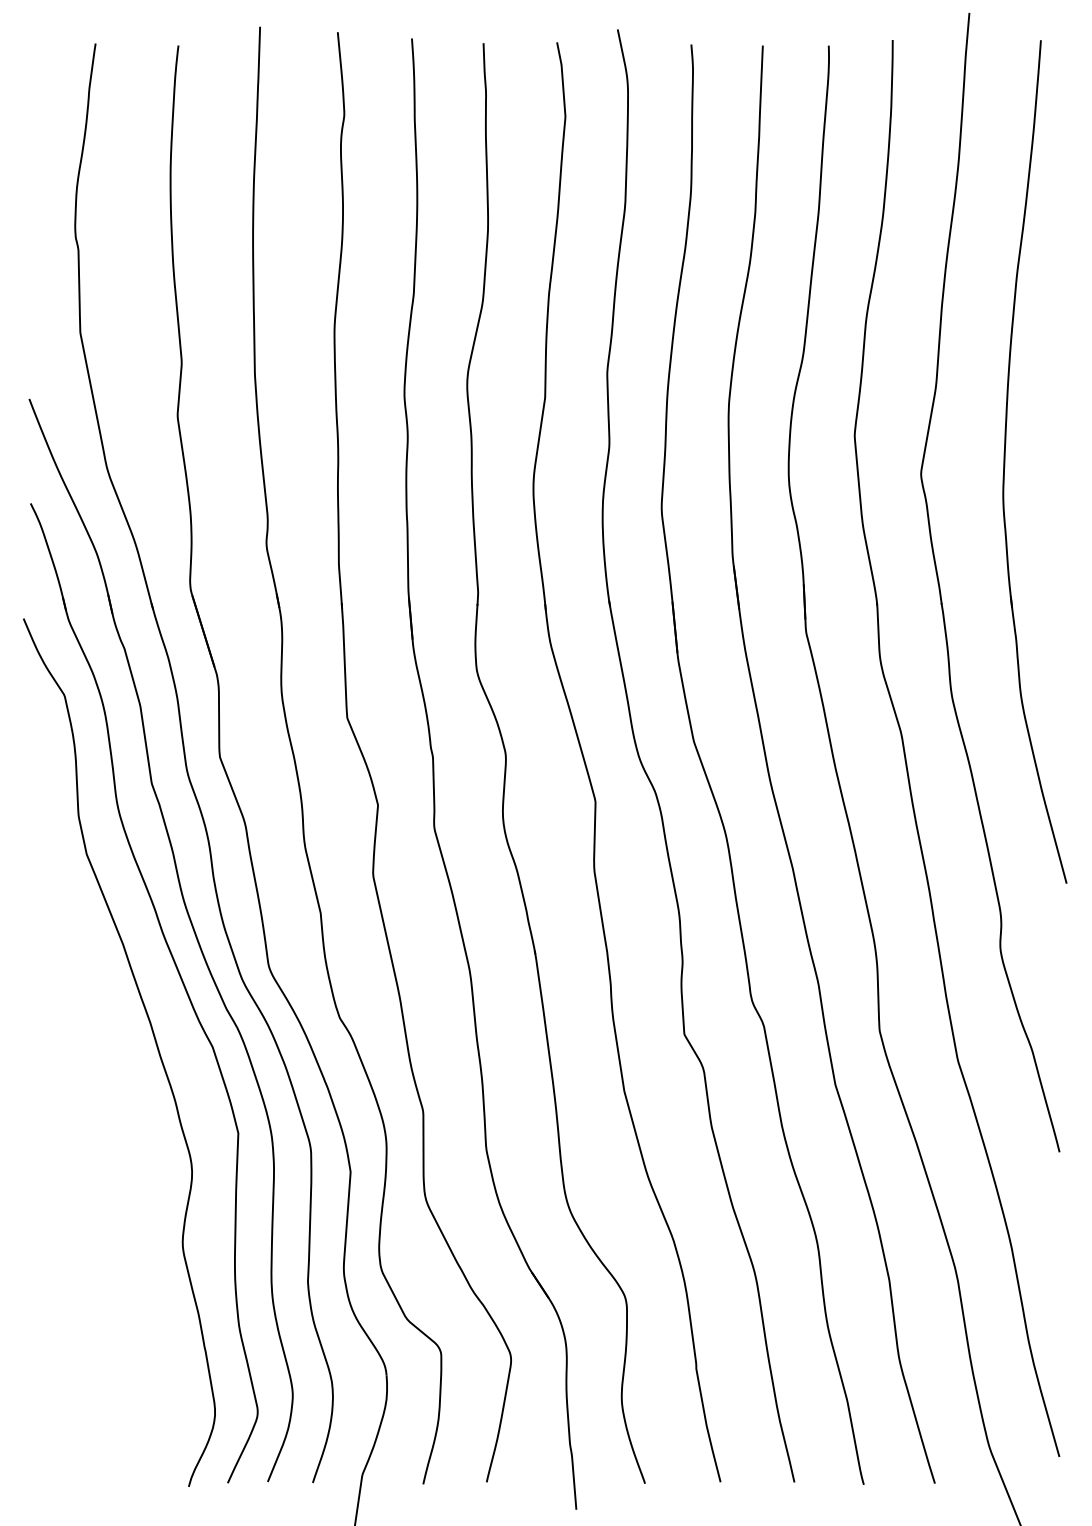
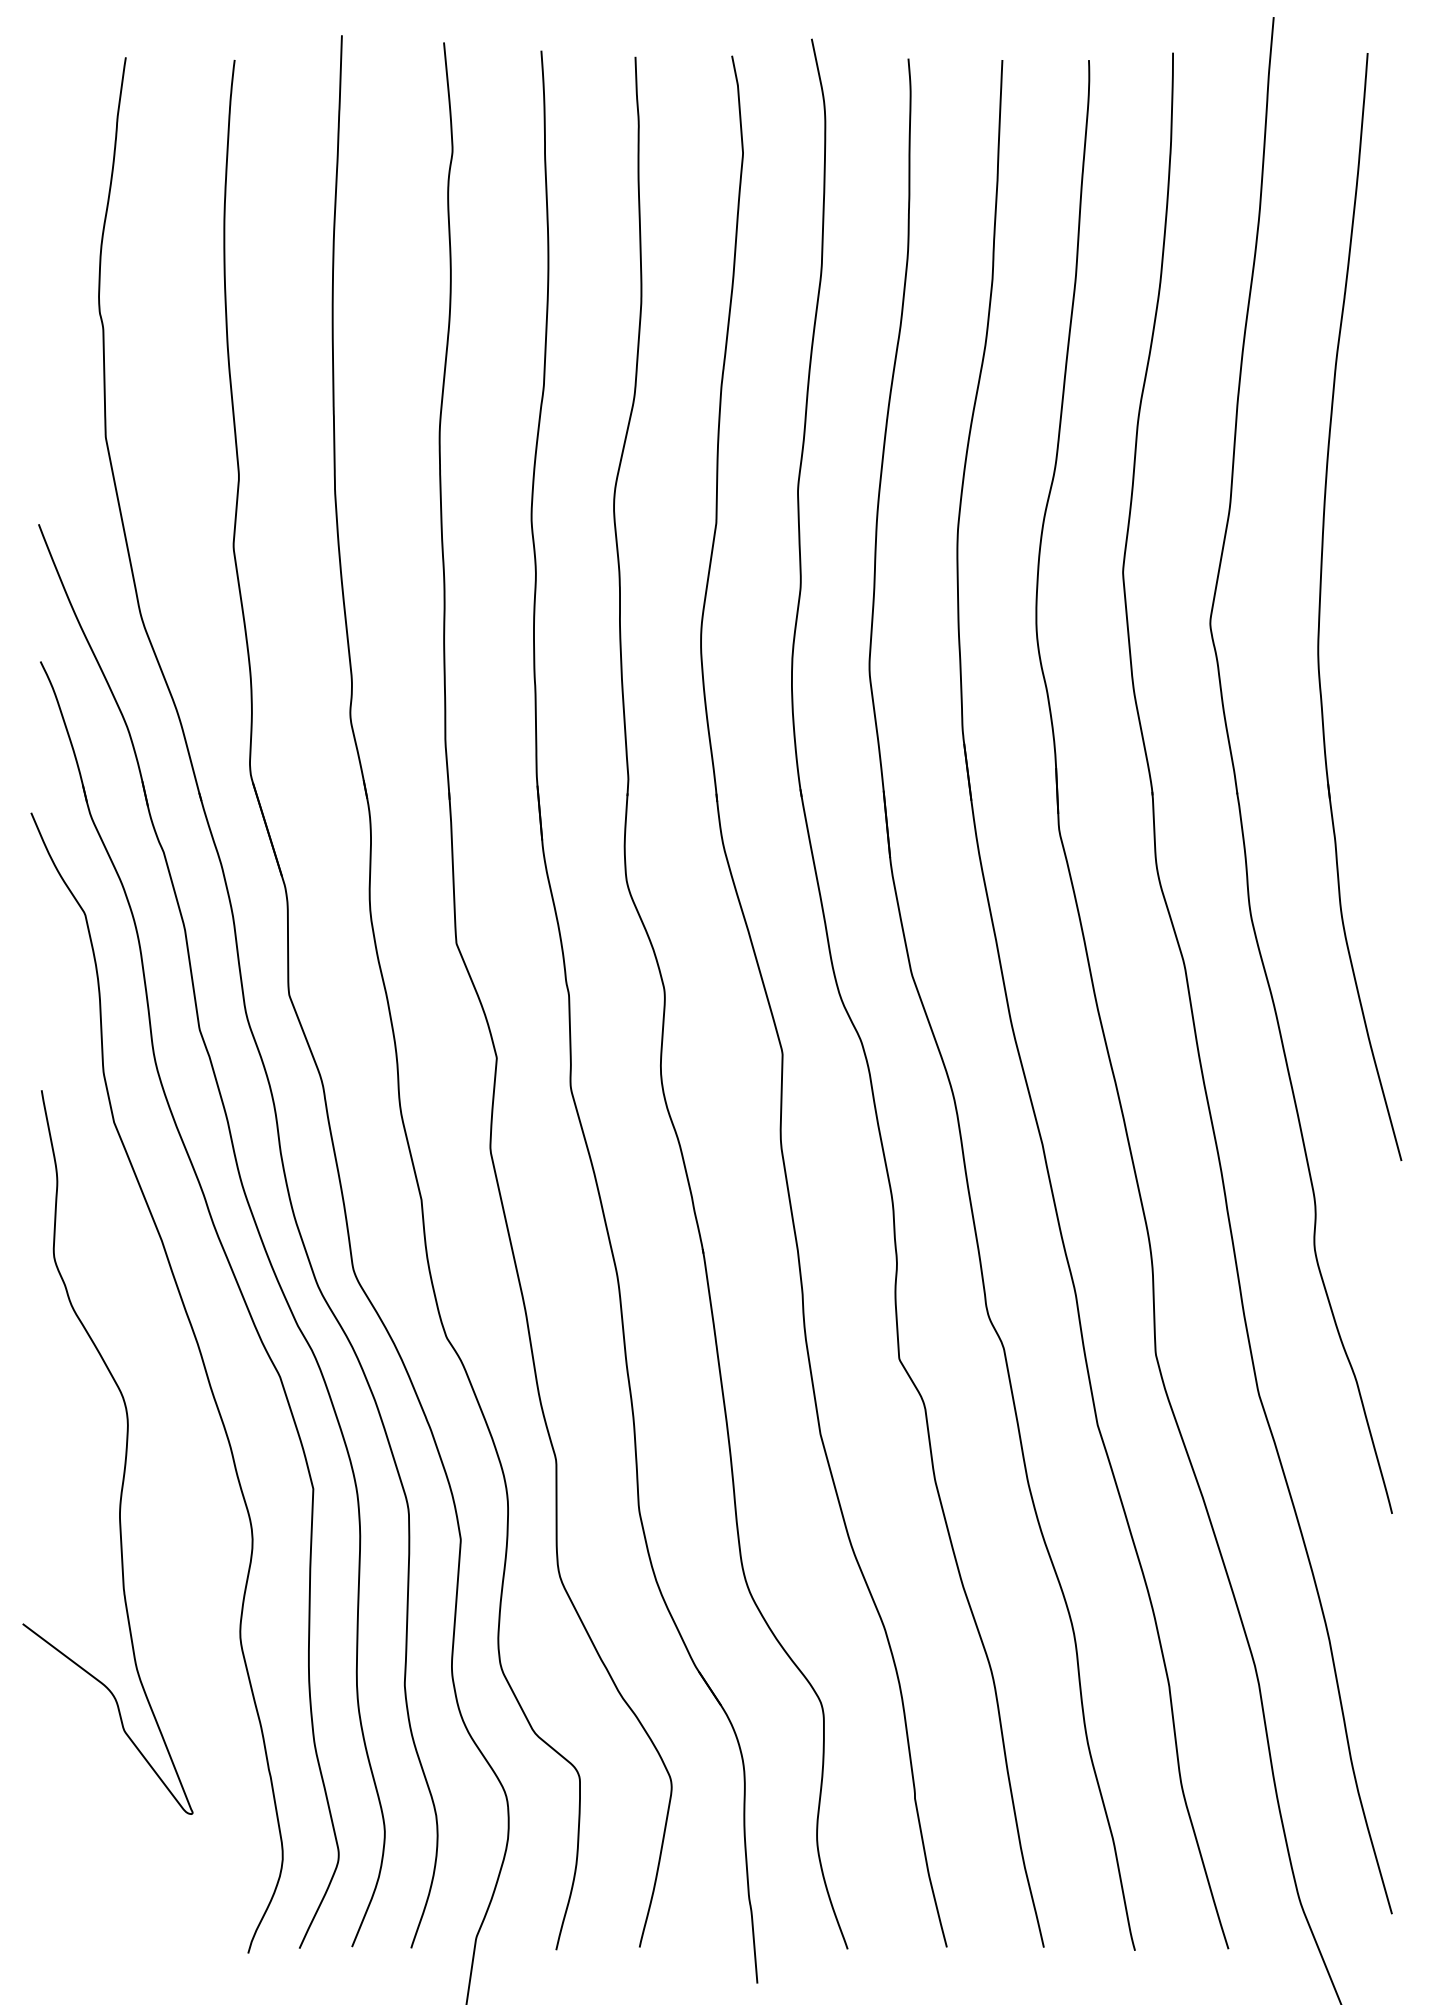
curve: (95, 1105) -> (125, 1452), added

